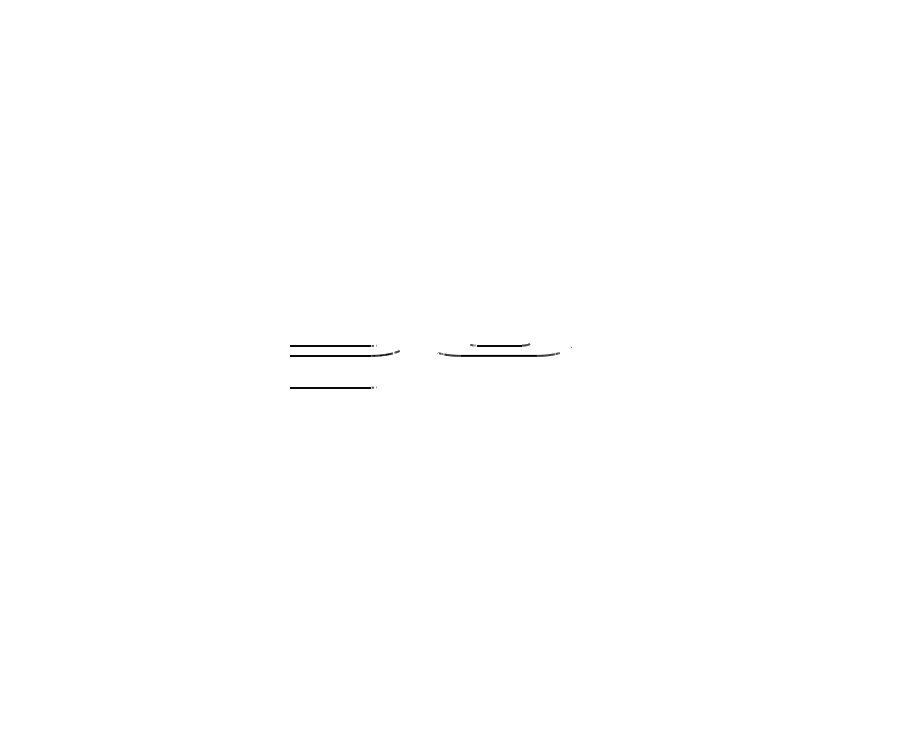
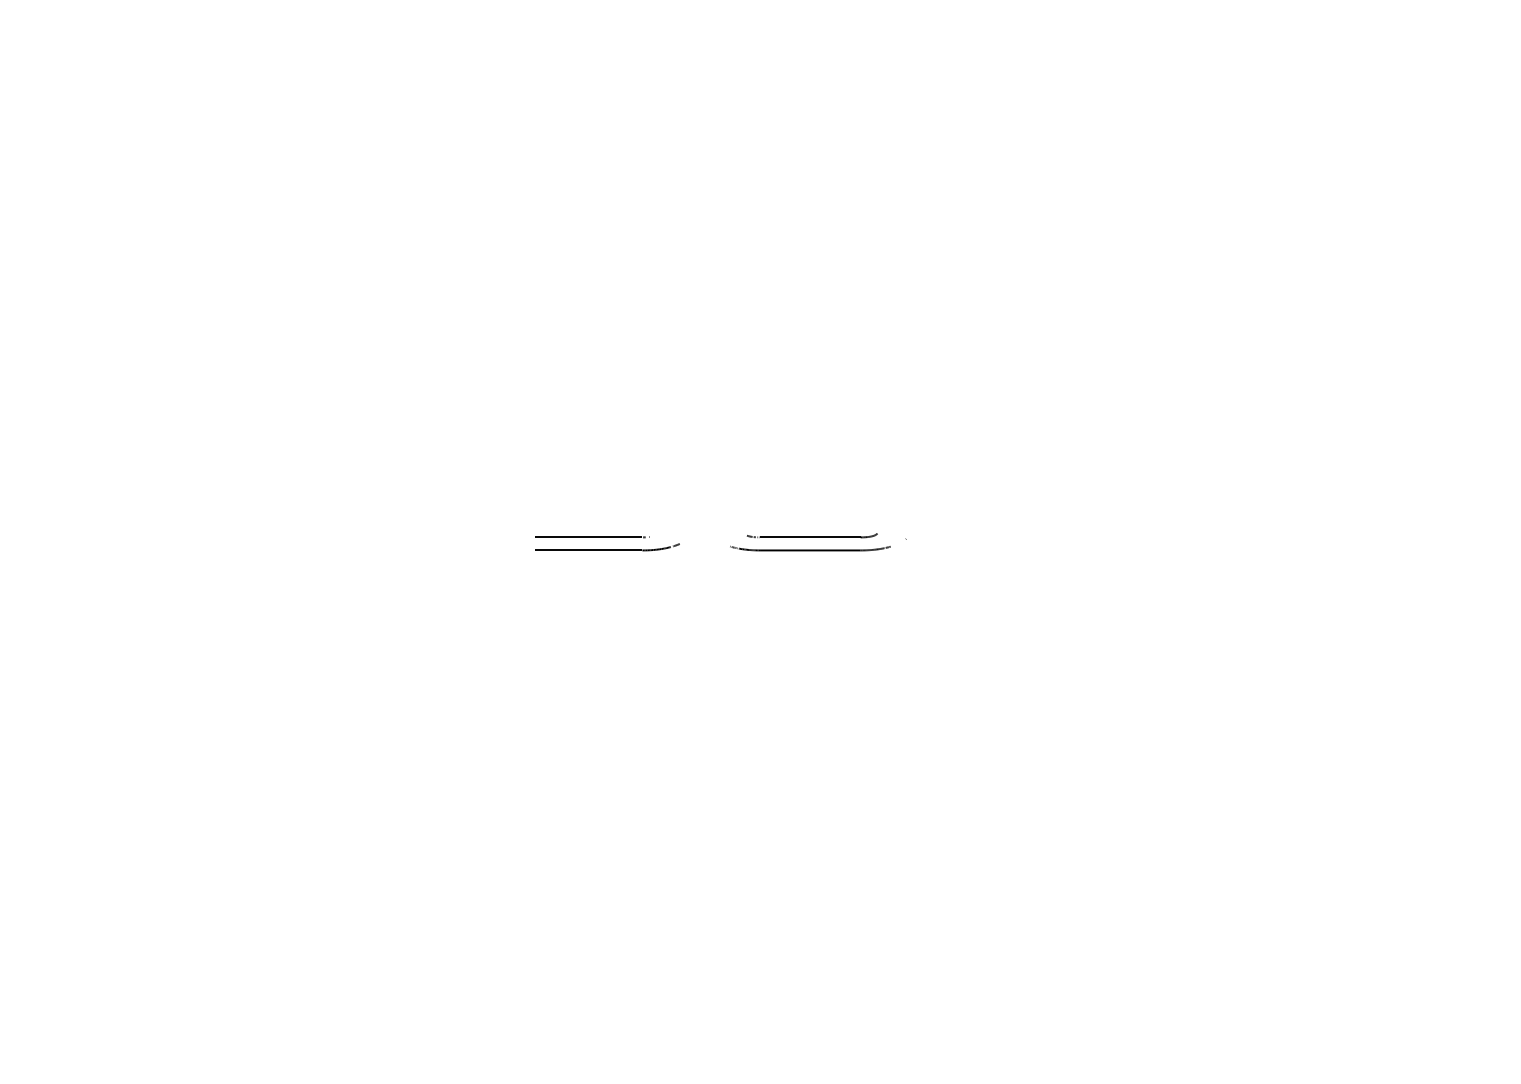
part: (499, 344) -> (811, 535), size x1.67
line: (333, 387) -> (592, 592), removed

